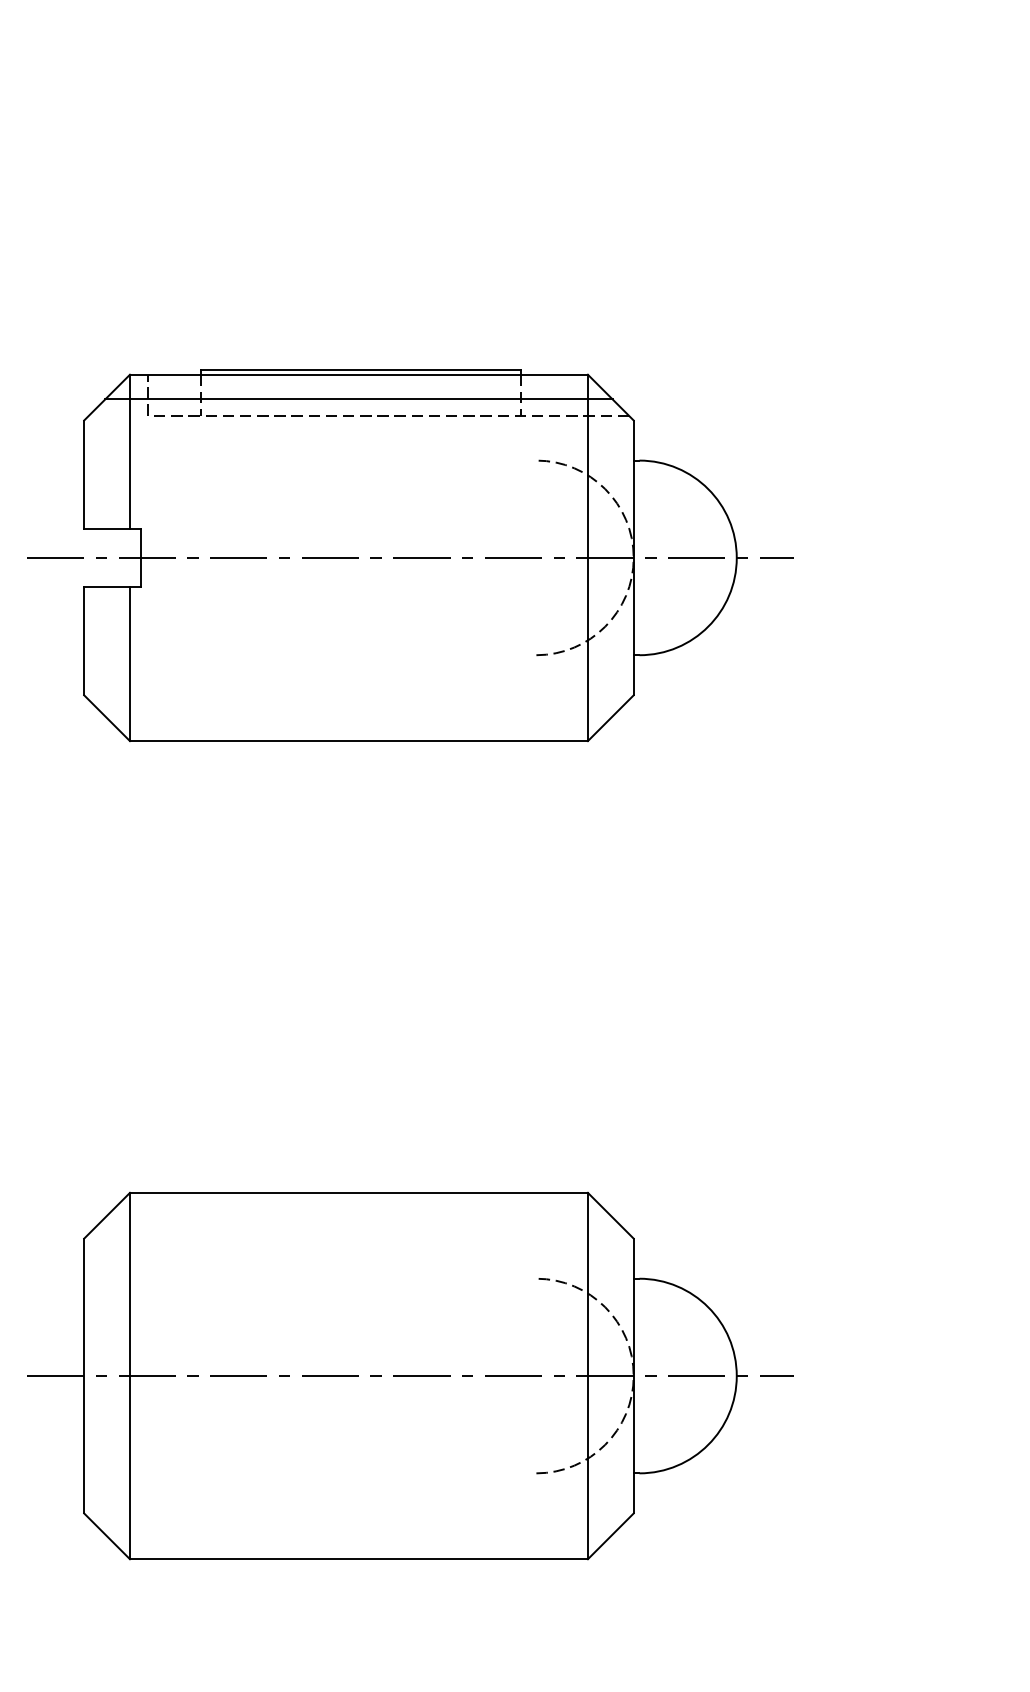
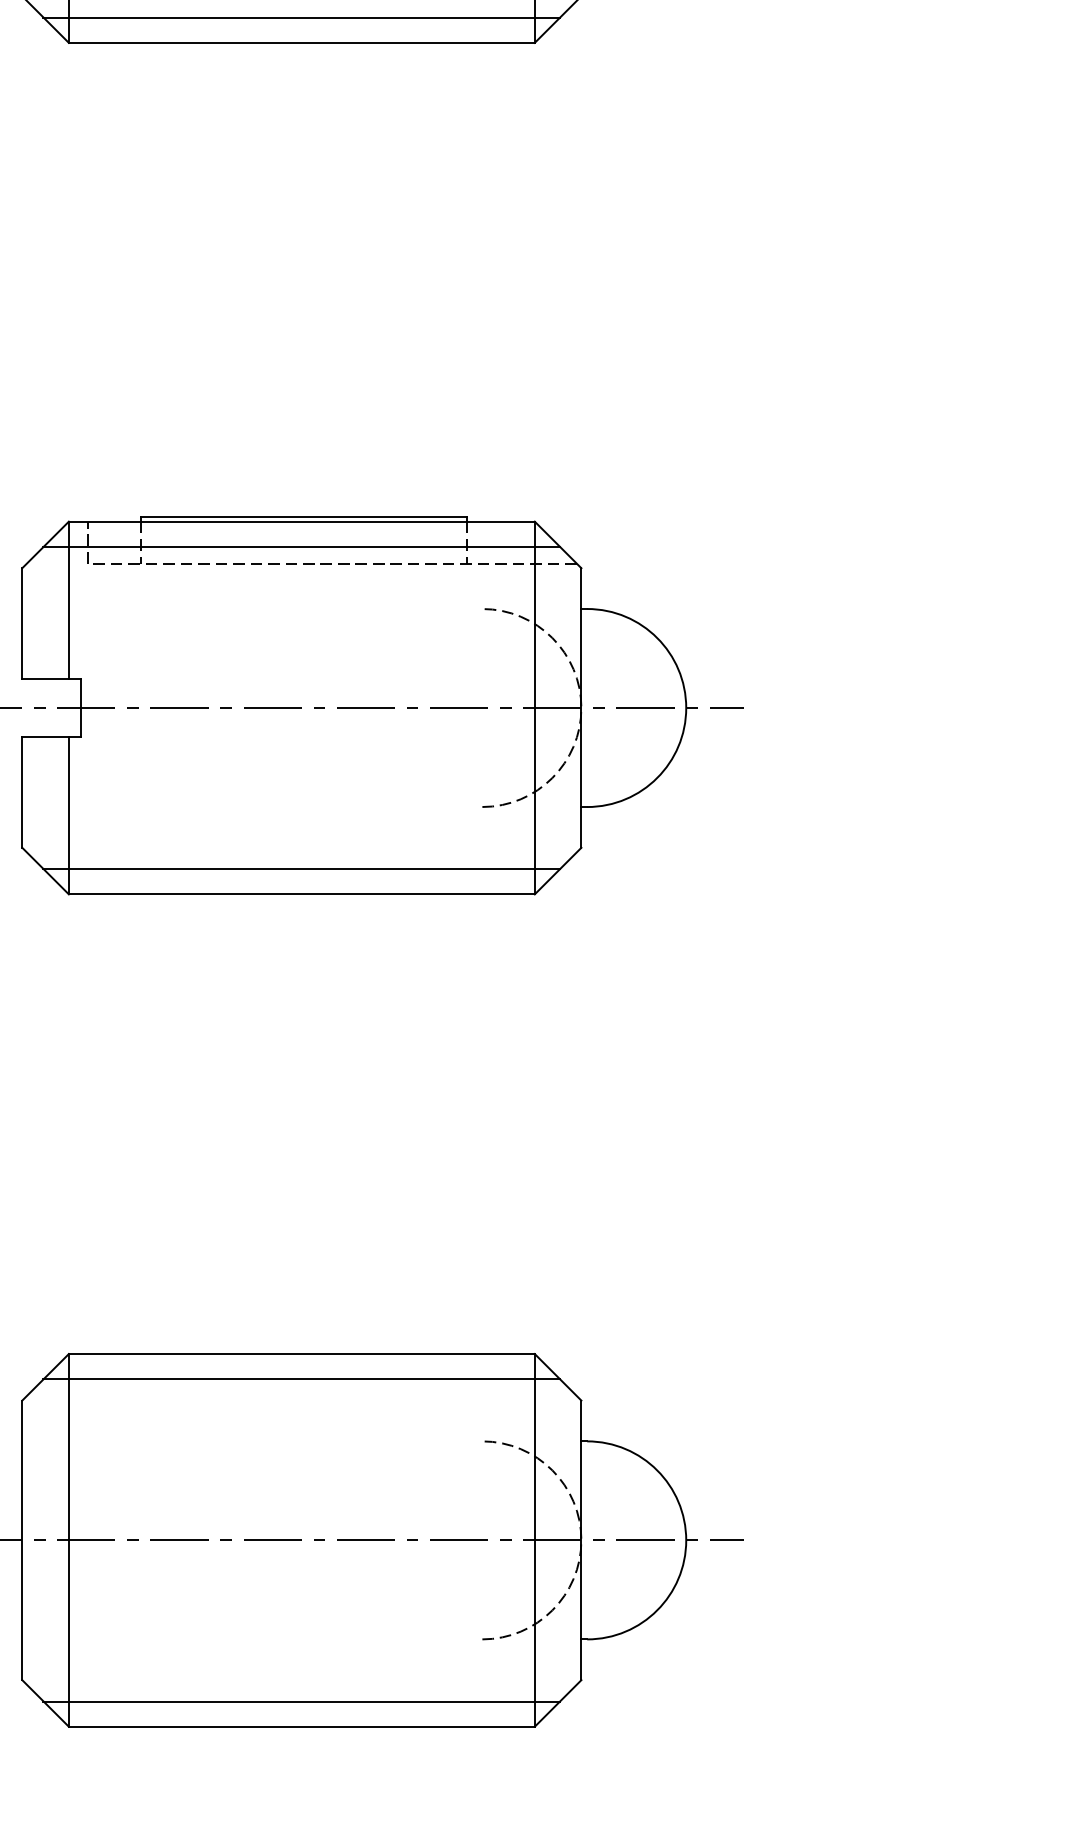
line: (358, 716) -> (301, 869), added
line: (358, 1217) -> (301, 1379), added
line: (358, 1534) -> (301, 1701), added

